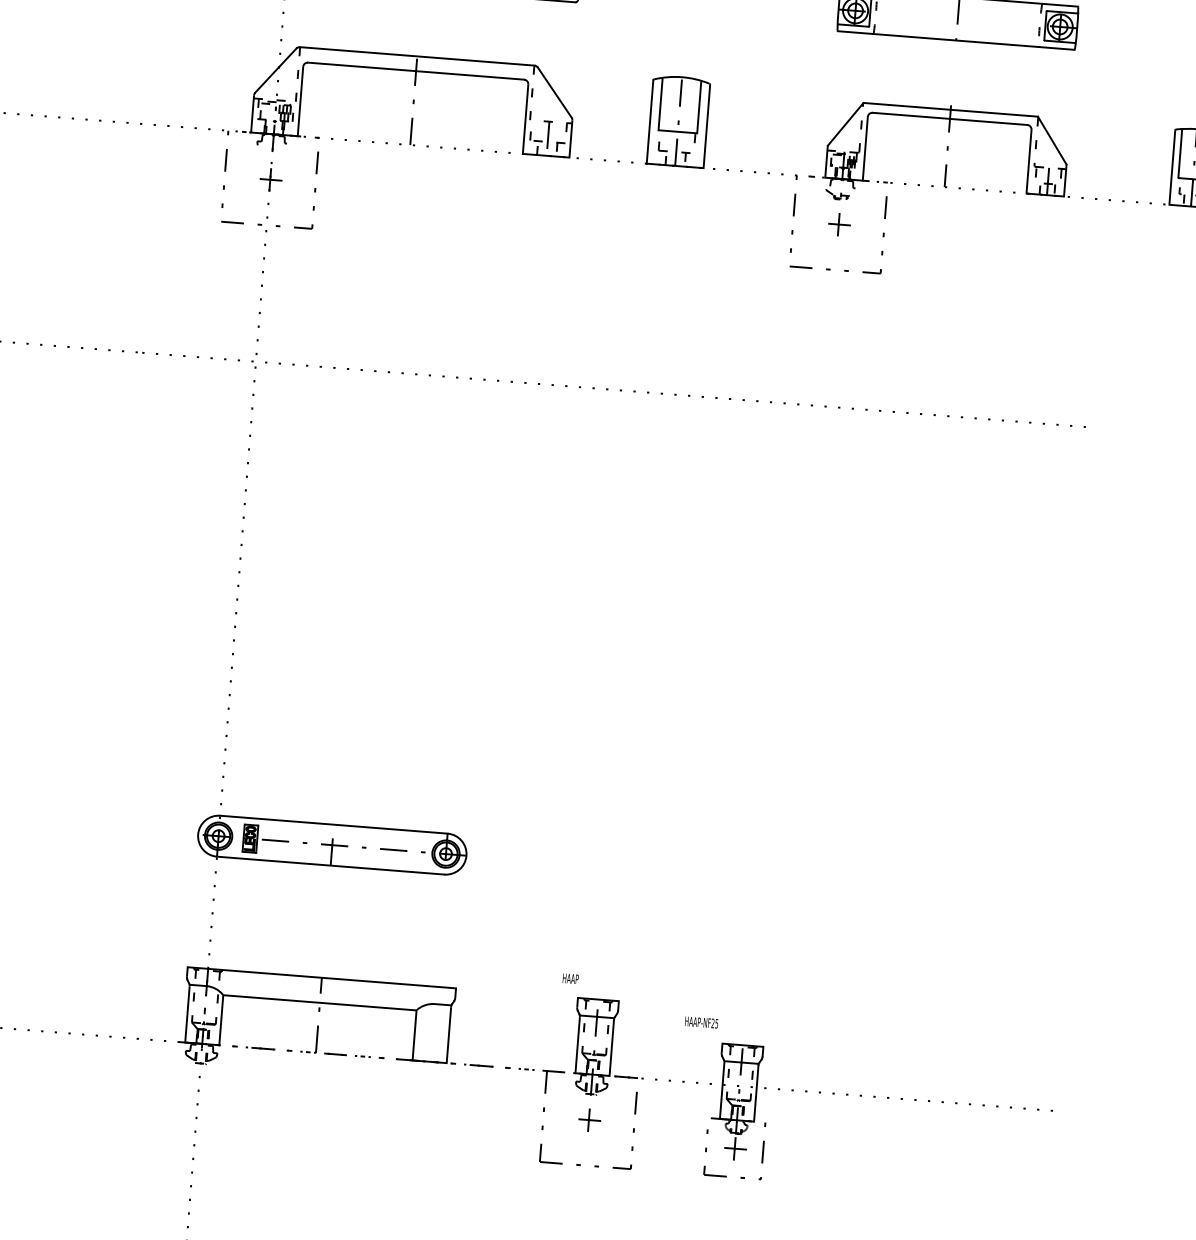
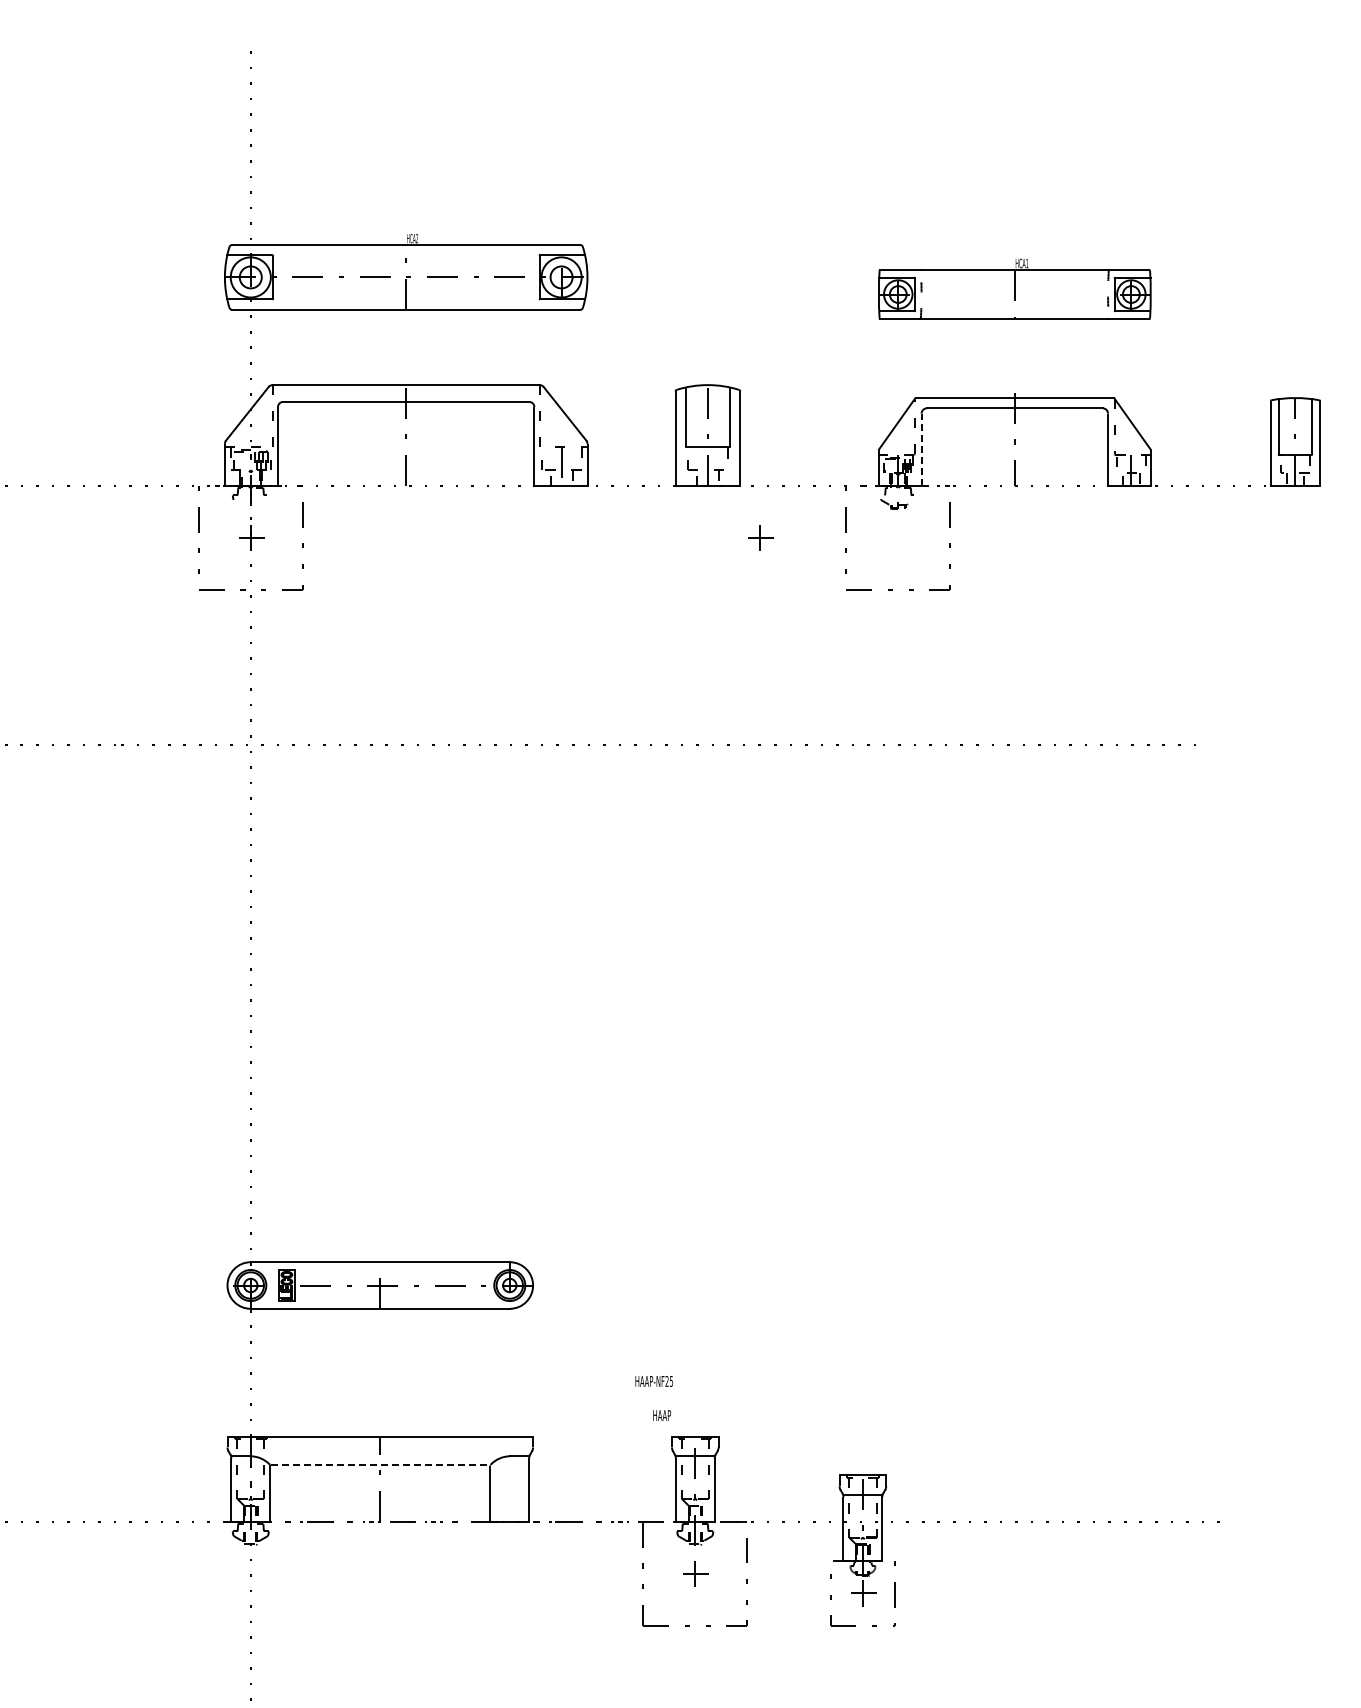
line: (865, 148) -> (921, 449), solid -> dashed
part: (838, 224) -> (760, 537), moved
line: (320, 1003) -> (380, 1465), solid -> dashed
text: (701, 1022) -> (653, 1381), moved

